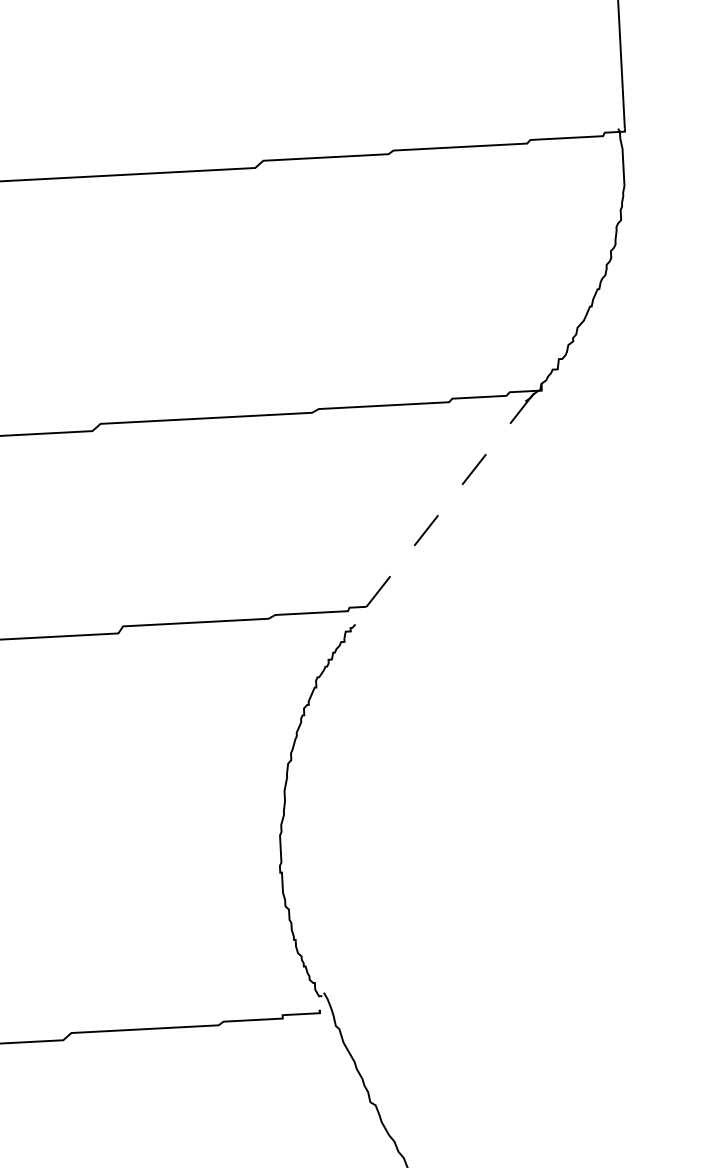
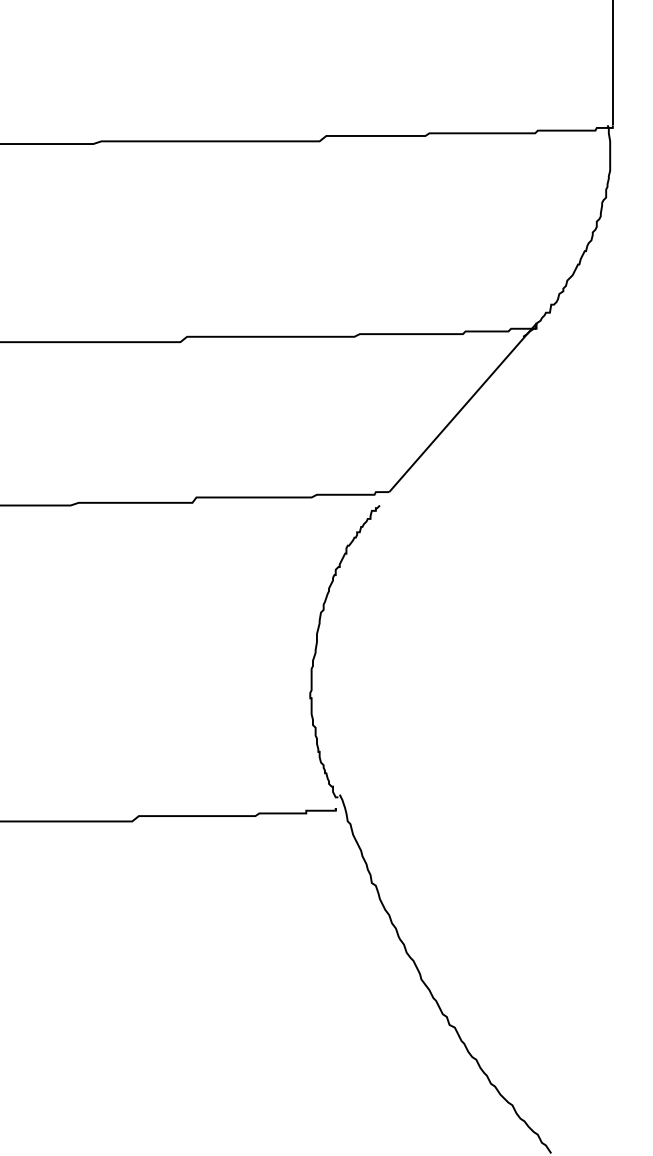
line: (453, 495) -> (462, 407), dashed -> solid

